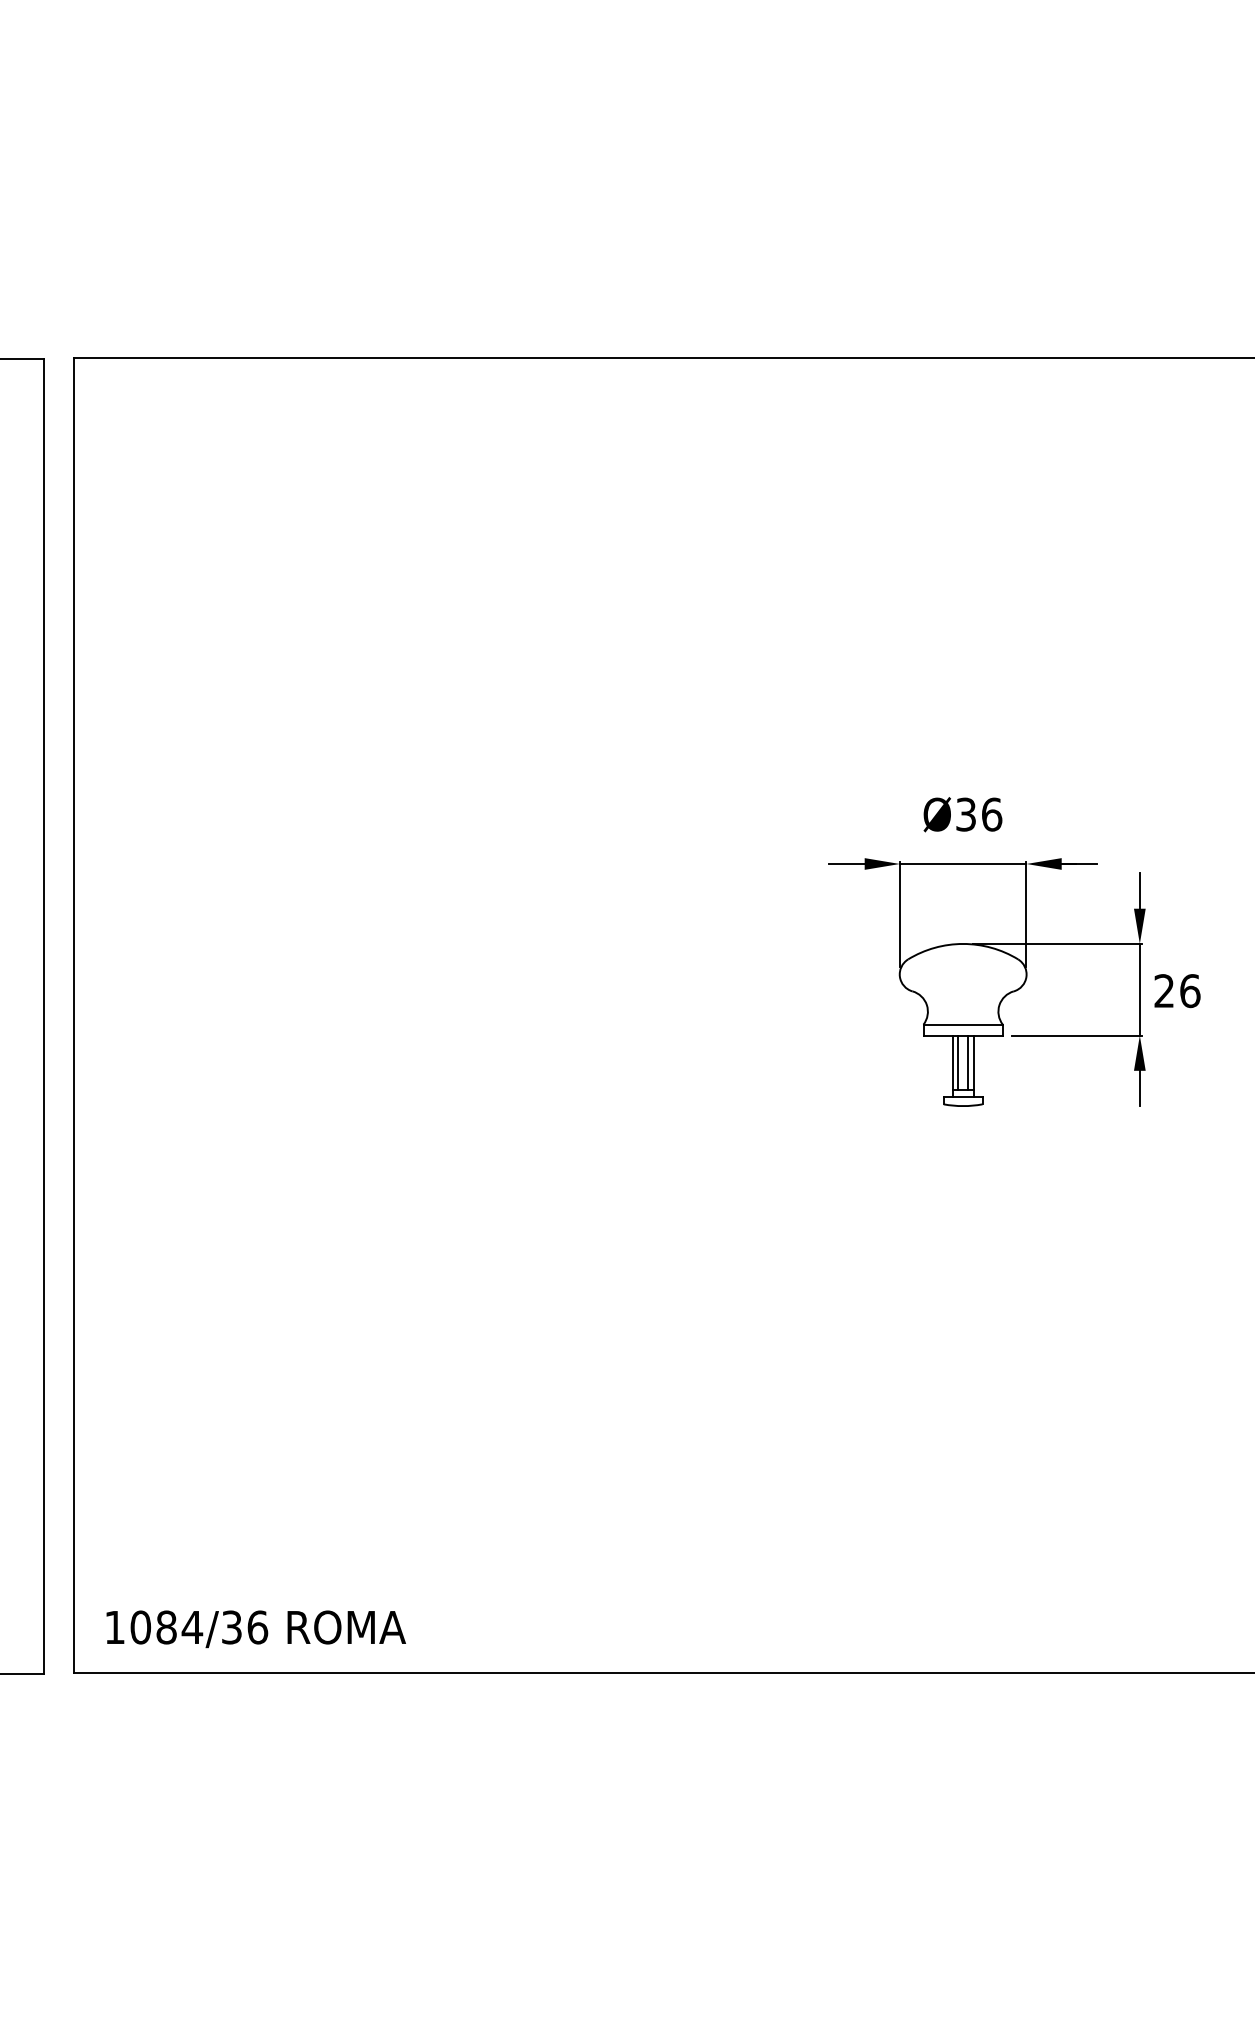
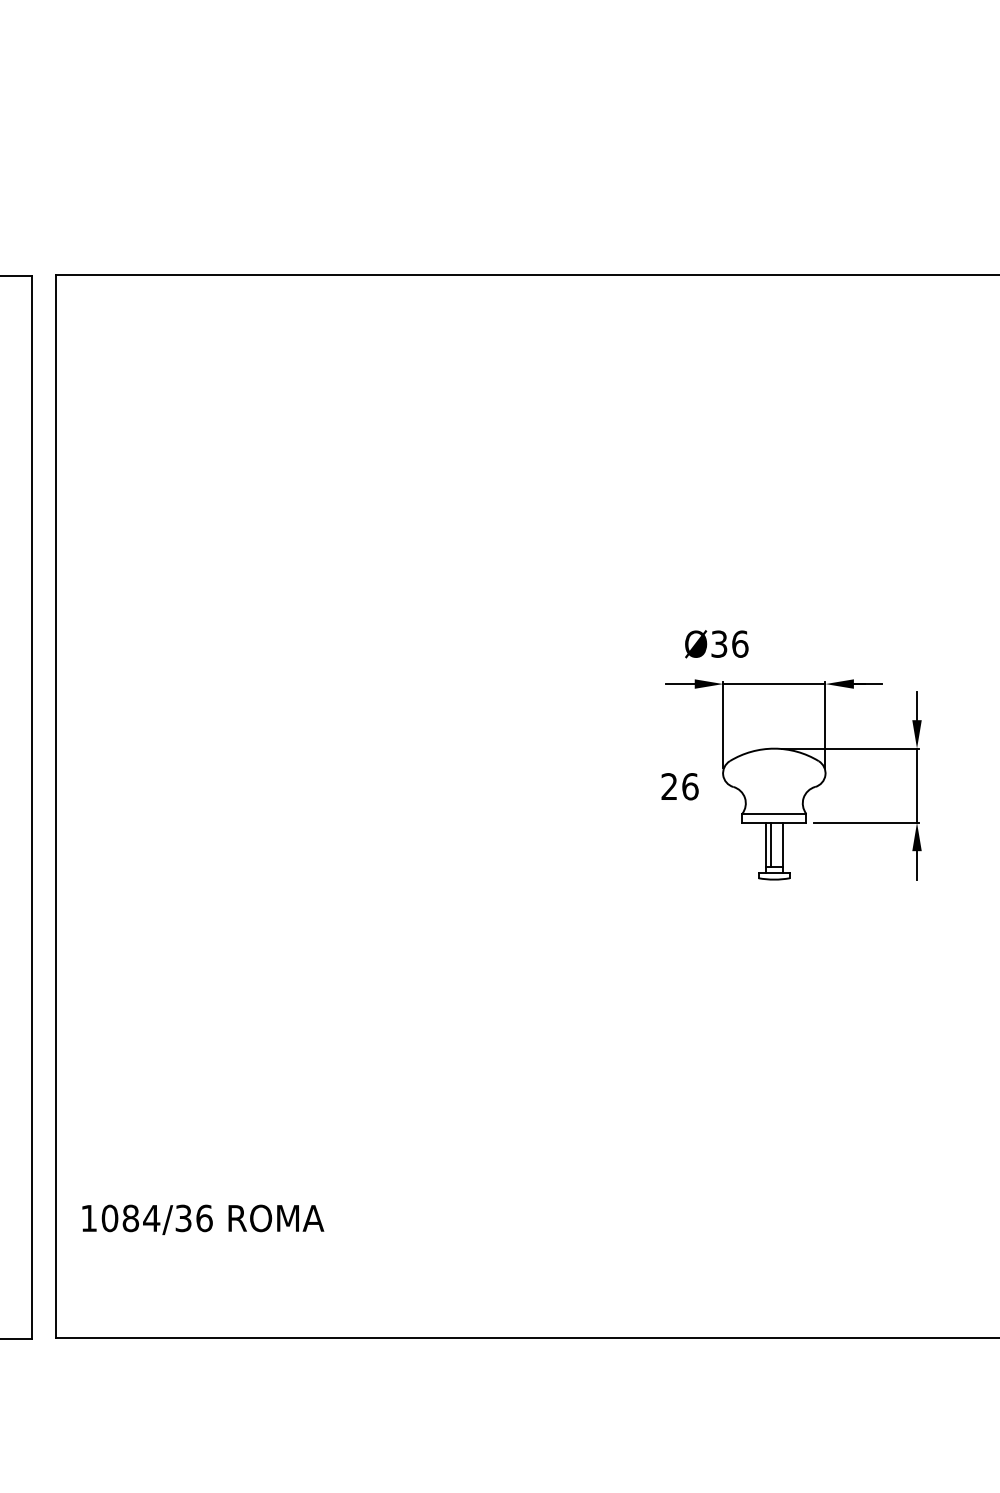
text: (962, 814) -> (716, 644), moved
text: (1177, 991) -> (680, 787), moved
line: (967, 1062) -> (777, 844), removed
text: (255, 1629) -> (202, 1220), moved

